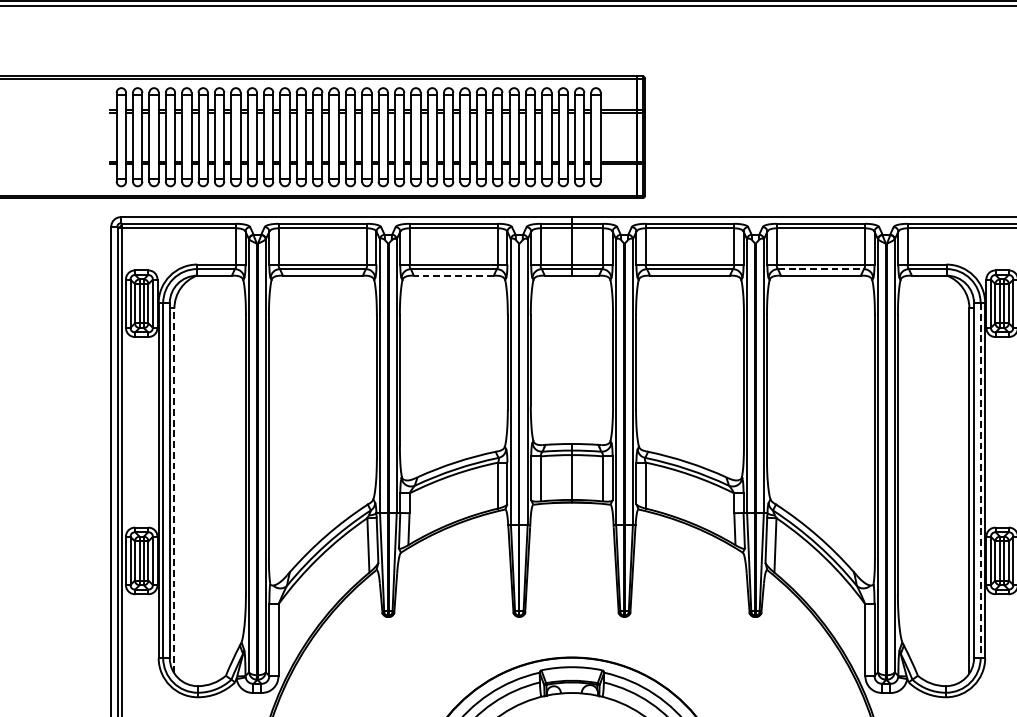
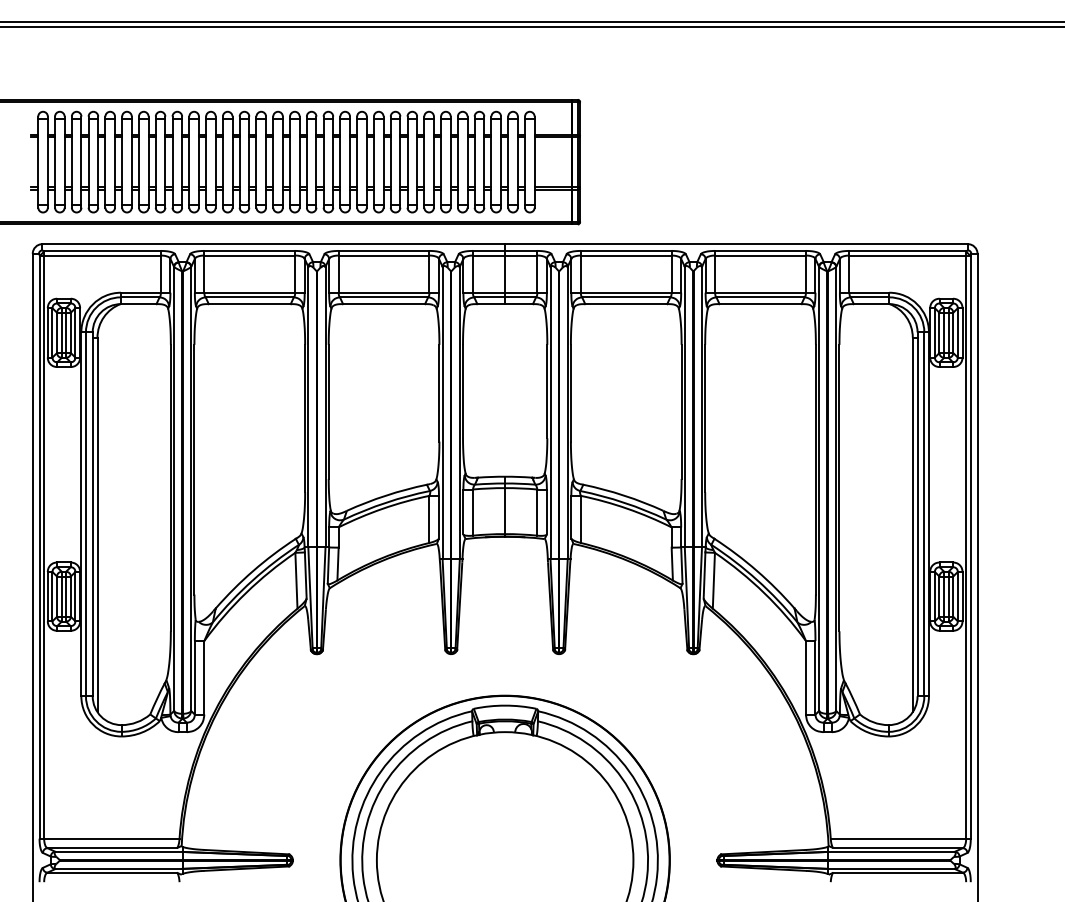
line: (821, 269) -> (761, 297), dashed -> solid
line: (454, 276) -> (384, 304), dashed -> solid
line: (980, 480) -> (924, 514), dashed -> solid
line: (174, 490) -> (97, 524), dashed -> solid

